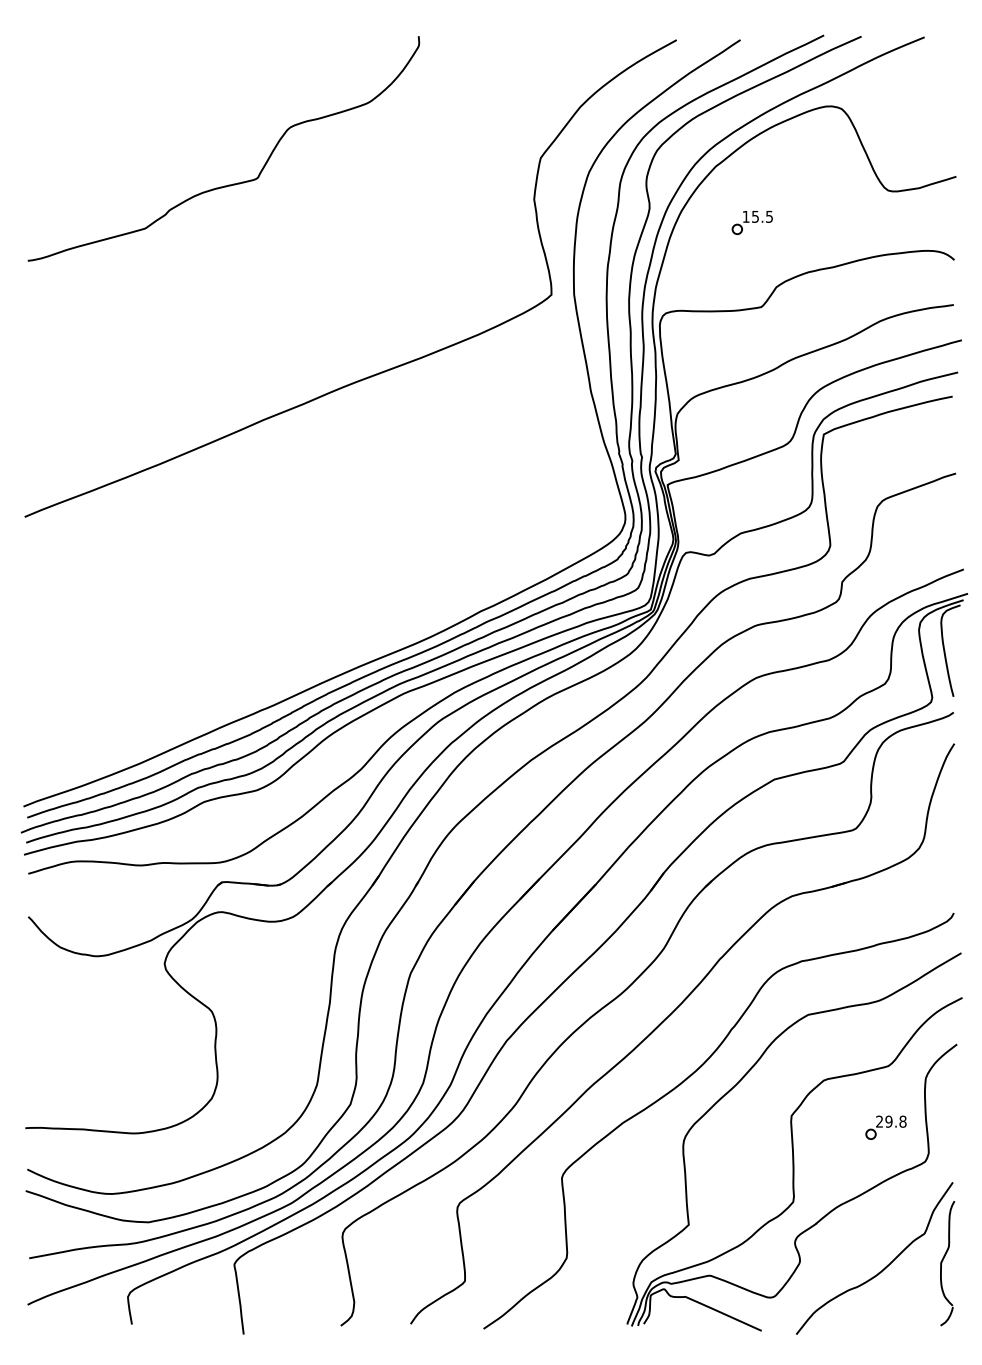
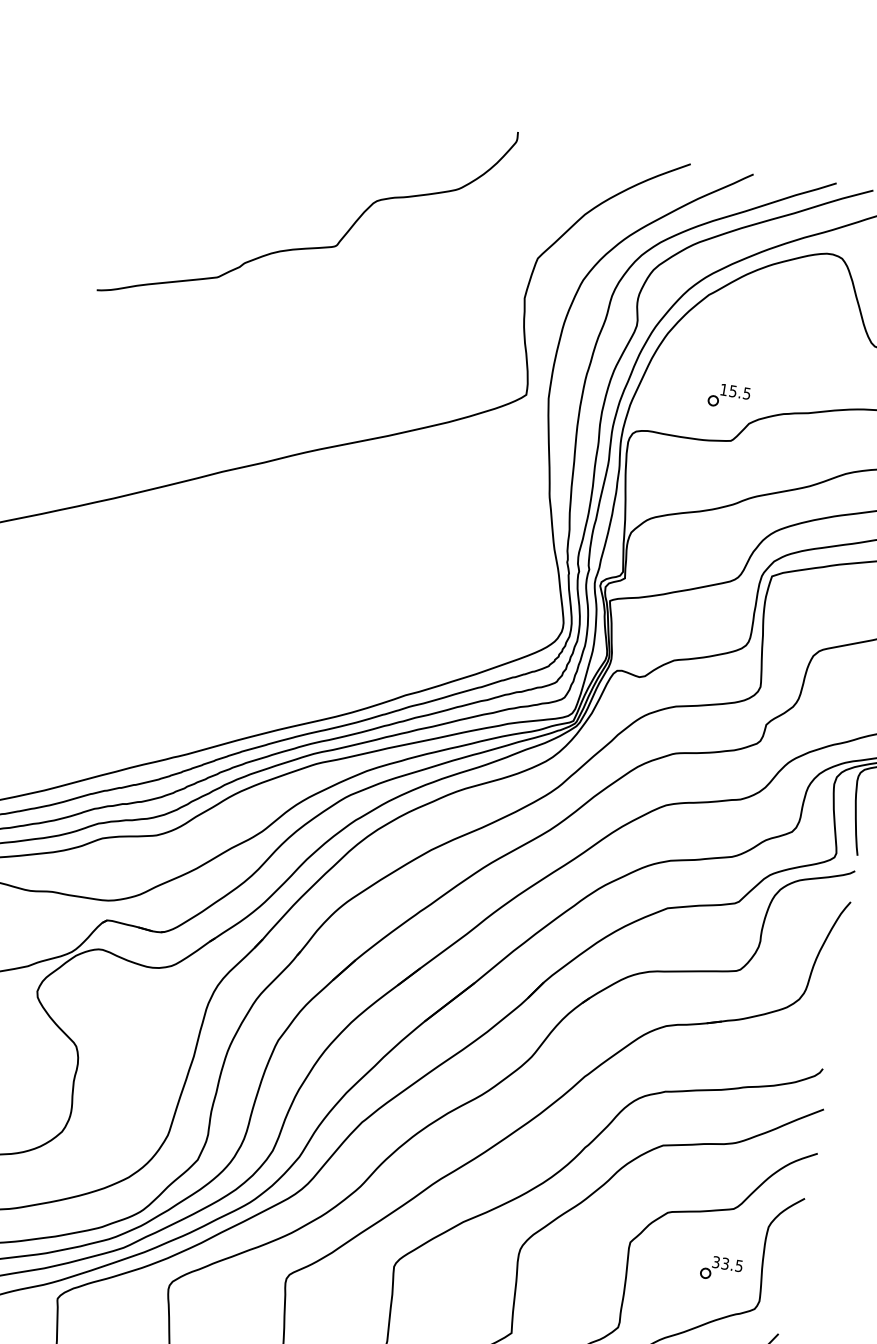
curve: (228, 184) -> (306, 247), moved
part: (751, 222) -> (728, 396), moved
text: (891, 1121) -> (727, 1264), 29.8 -> 33.5

